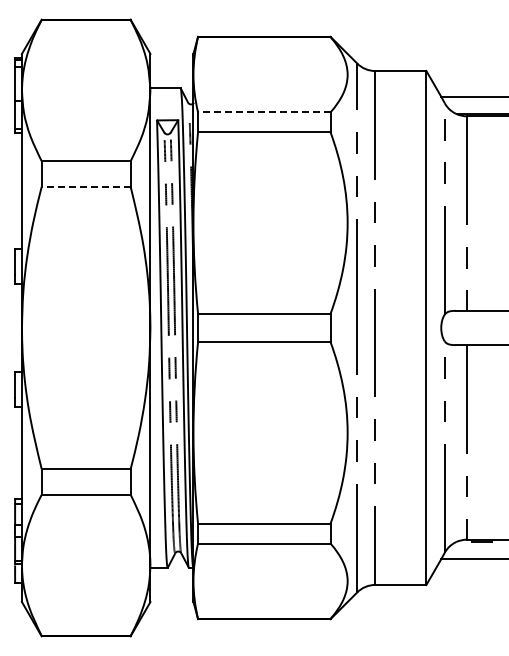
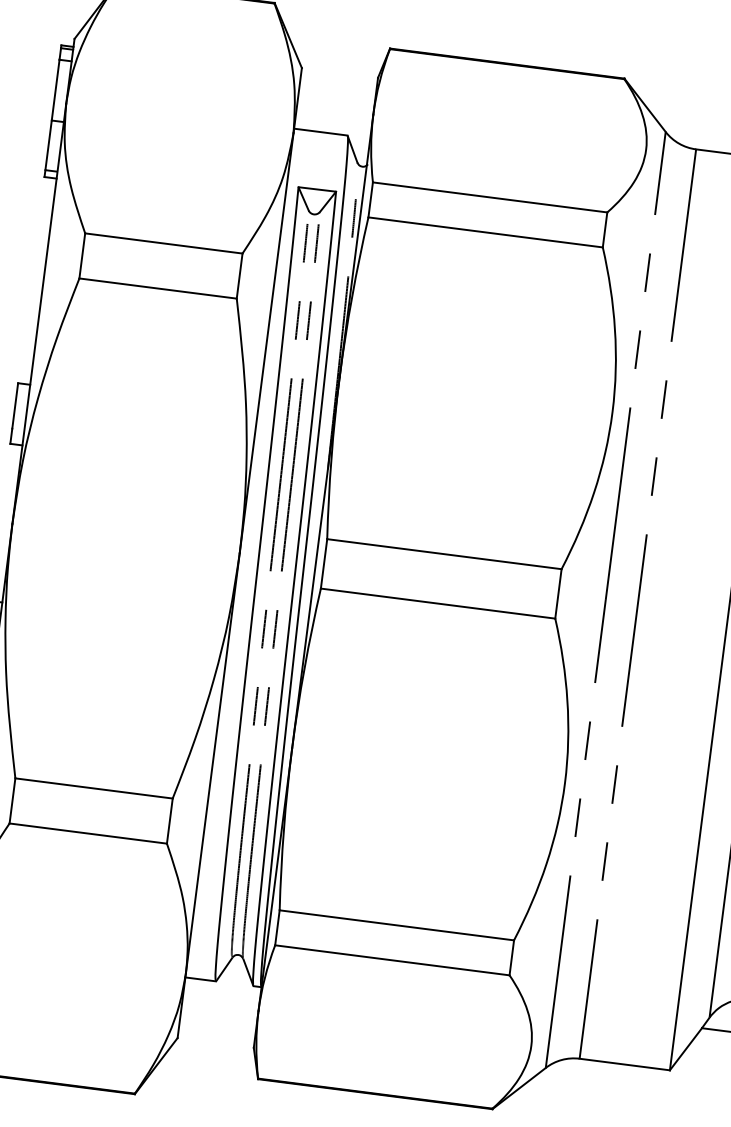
line: (263, 112) -> (488, 197), dashed -> solid
line: (85, 186) -> (156, 287), dashed -> solid

